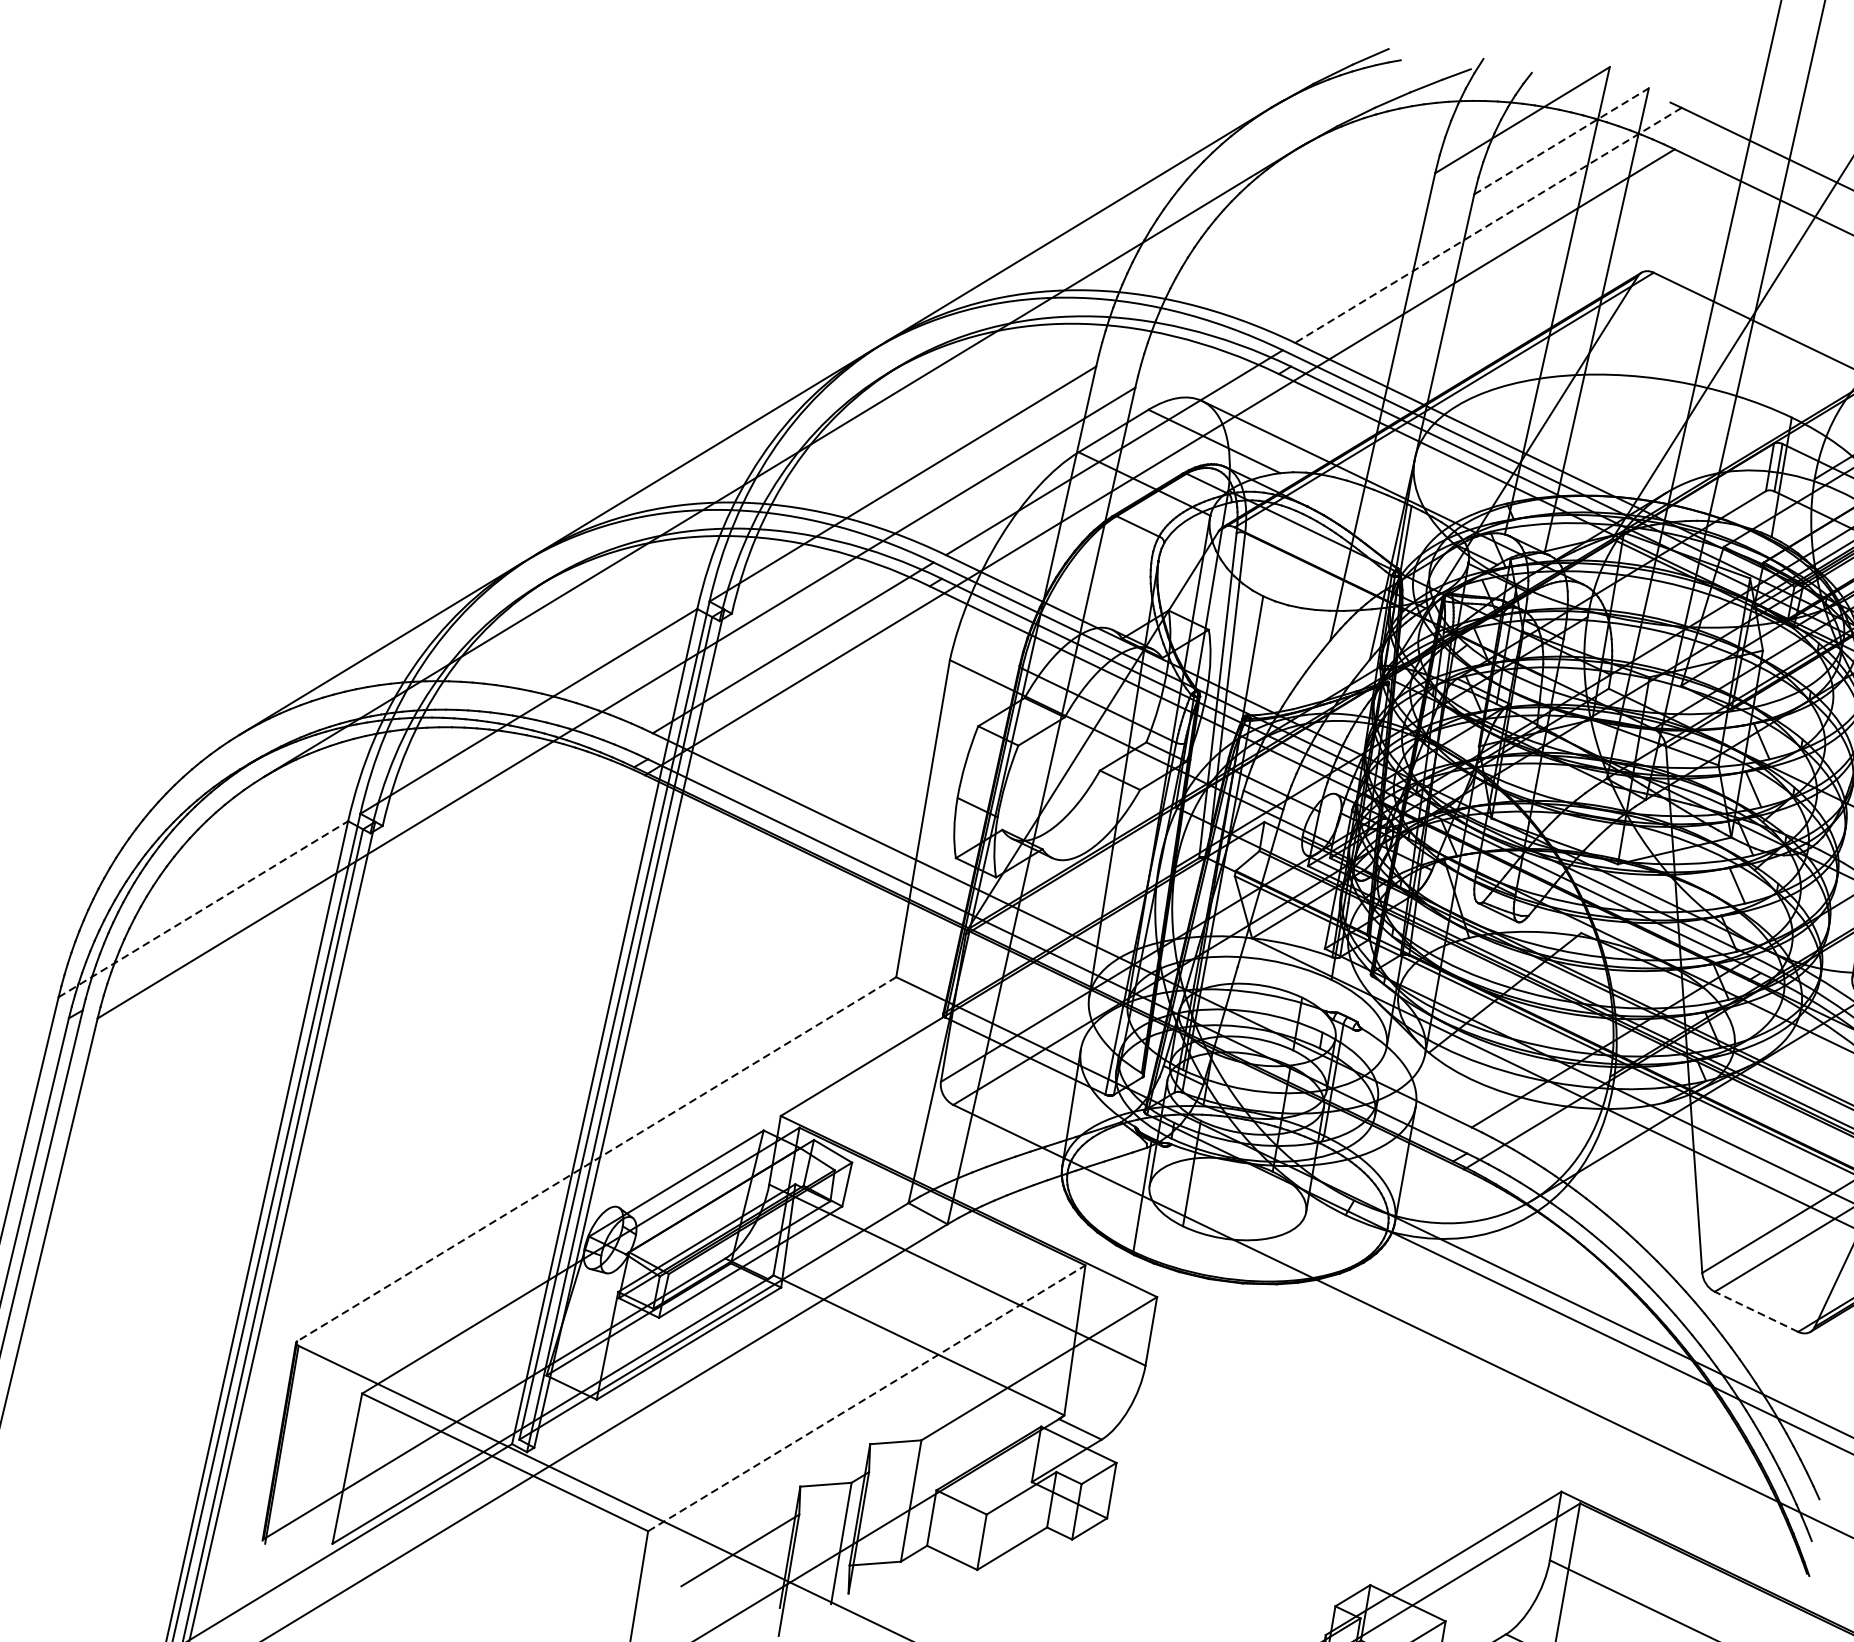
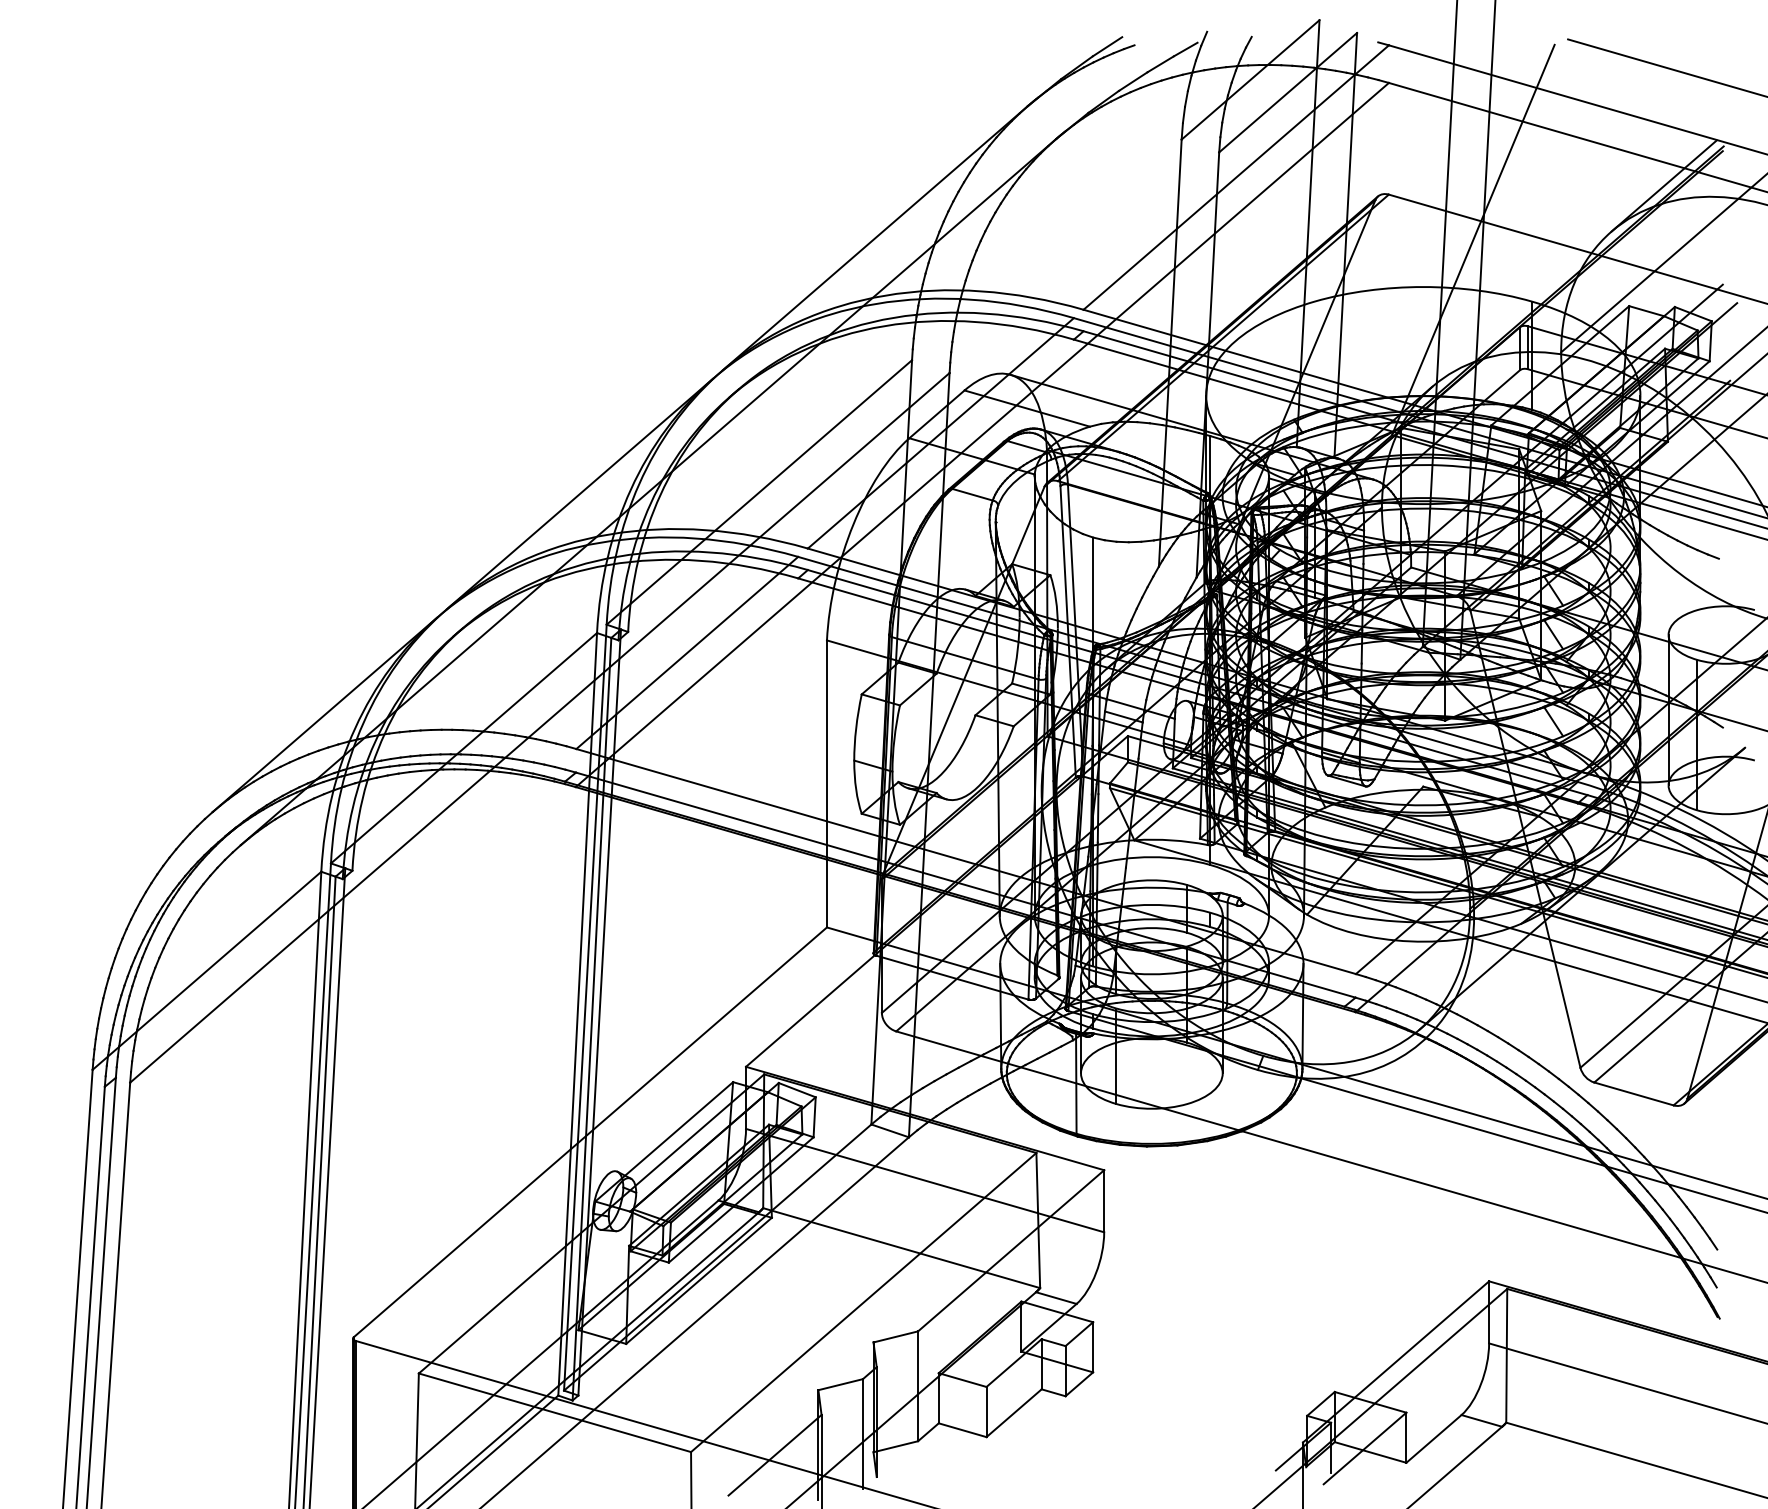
line: (1562, 141) -> (1288, 92), dashed -> solid
line: (1488, 225) -> (1236, 177), dashed -> solid
line: (204, 909) -> (207, 970), dashed -> solid
line: (596, 1159) -> (590, 1132), dashed -> solid
line: (1756, 1311) -> (1633, 1093), dashed -> solid
line: (867, 1398) -> (864, 1302), dashed -> solid

